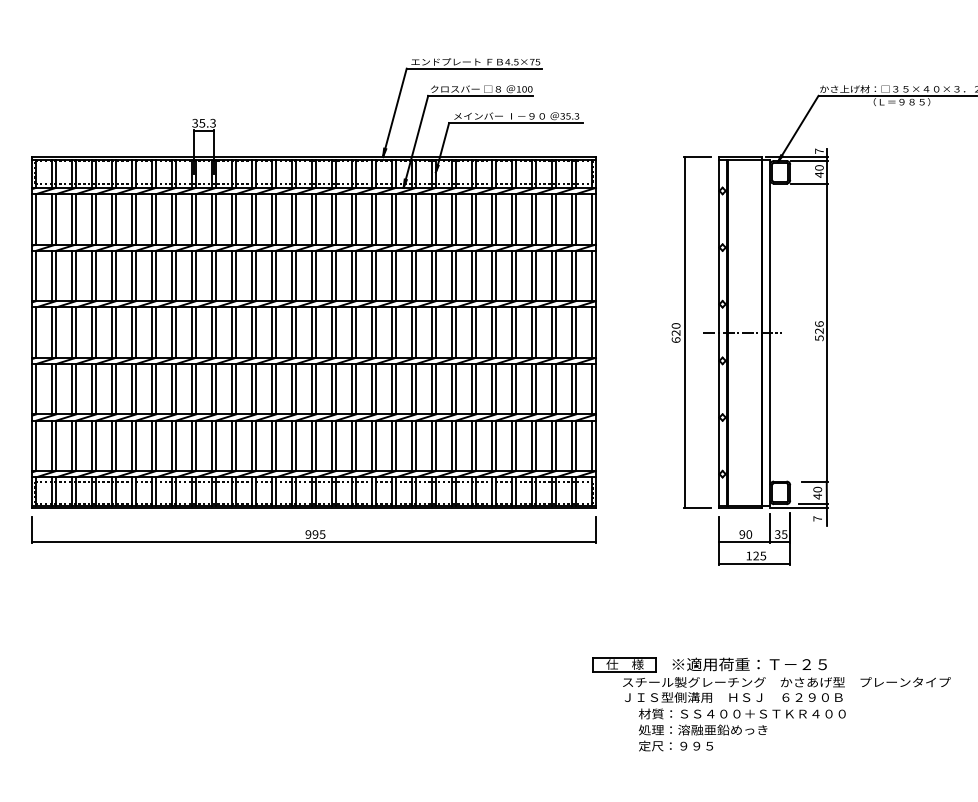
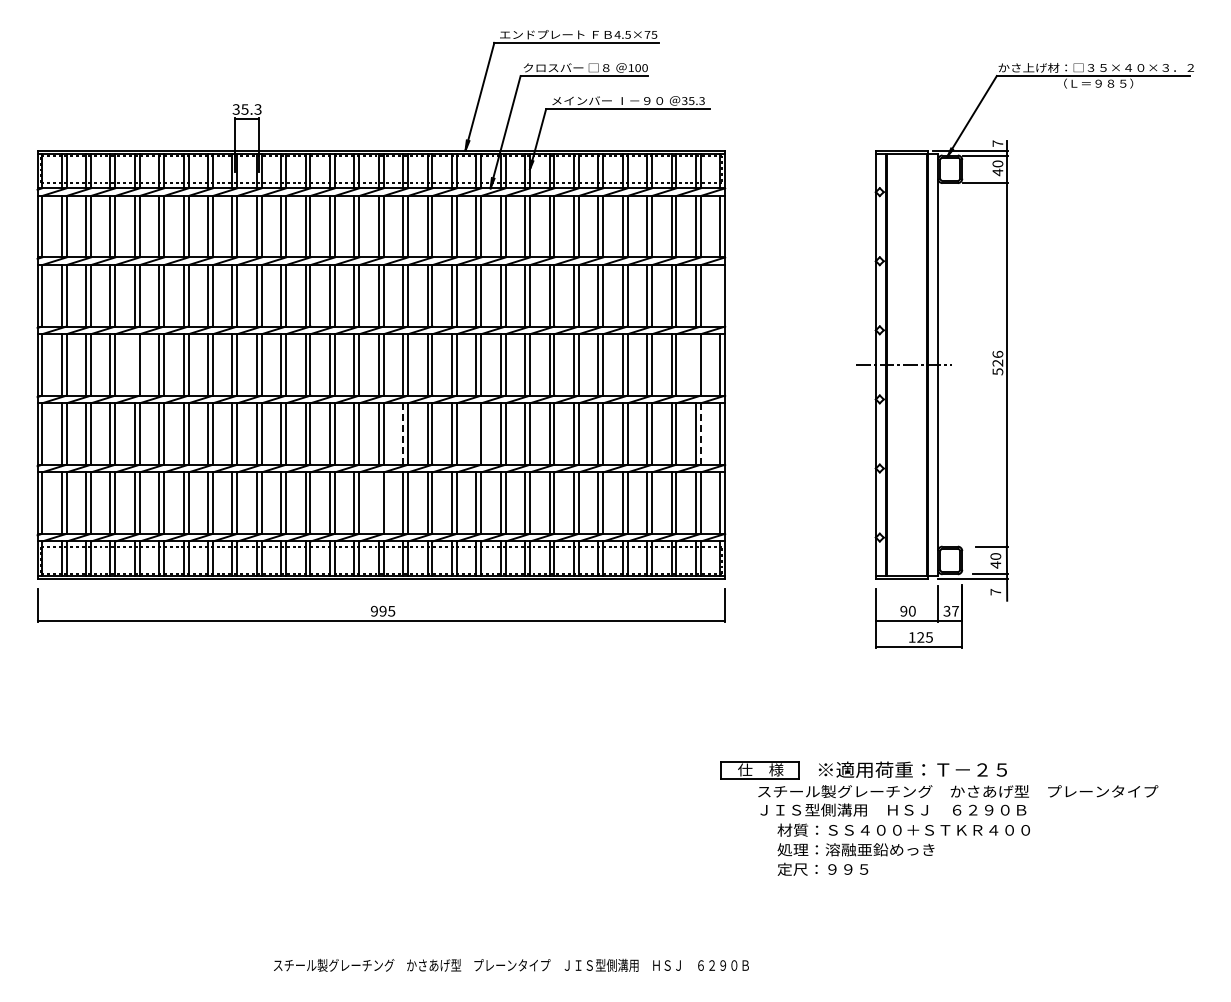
line: (592, 275) -> (720, 295), removed
line: (111, 332) -> (134, 364), removed
line: (571, 332) -> (695, 364), removed
part: (685, 332) -> (834, 364), removed
line: (392, 388) -> (476, 433), removed
line: (332, 389) -> (403, 434), solid -> dashed
line: (575, 389) -> (700, 434), solid -> dashed
line: (311, 445) -> (378, 502), removed
text: (784, 534) -> (955, 611), 35 -> 37

